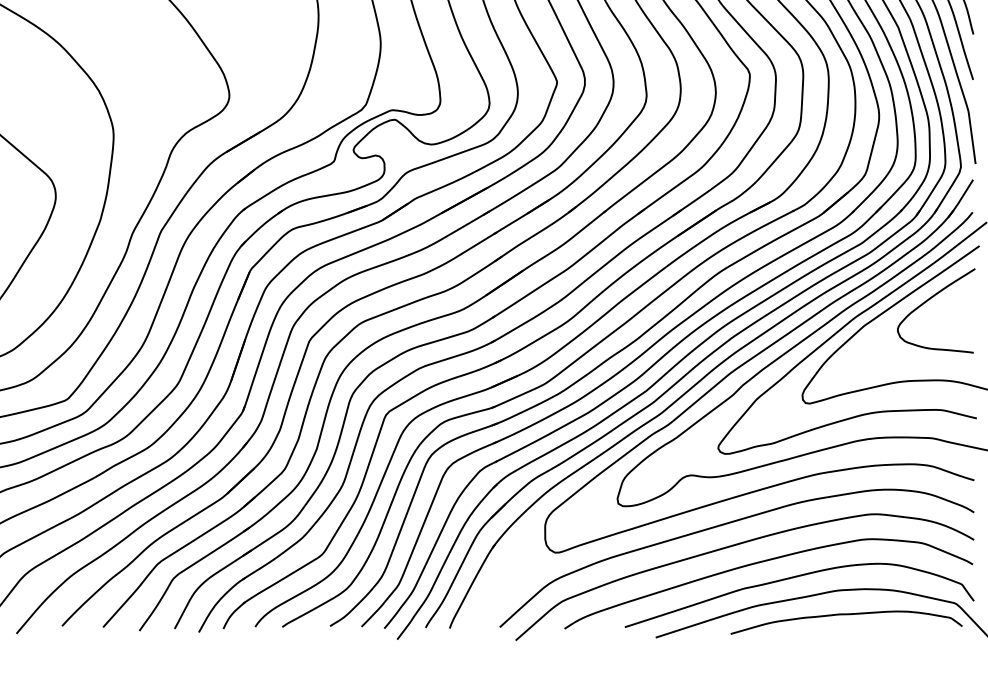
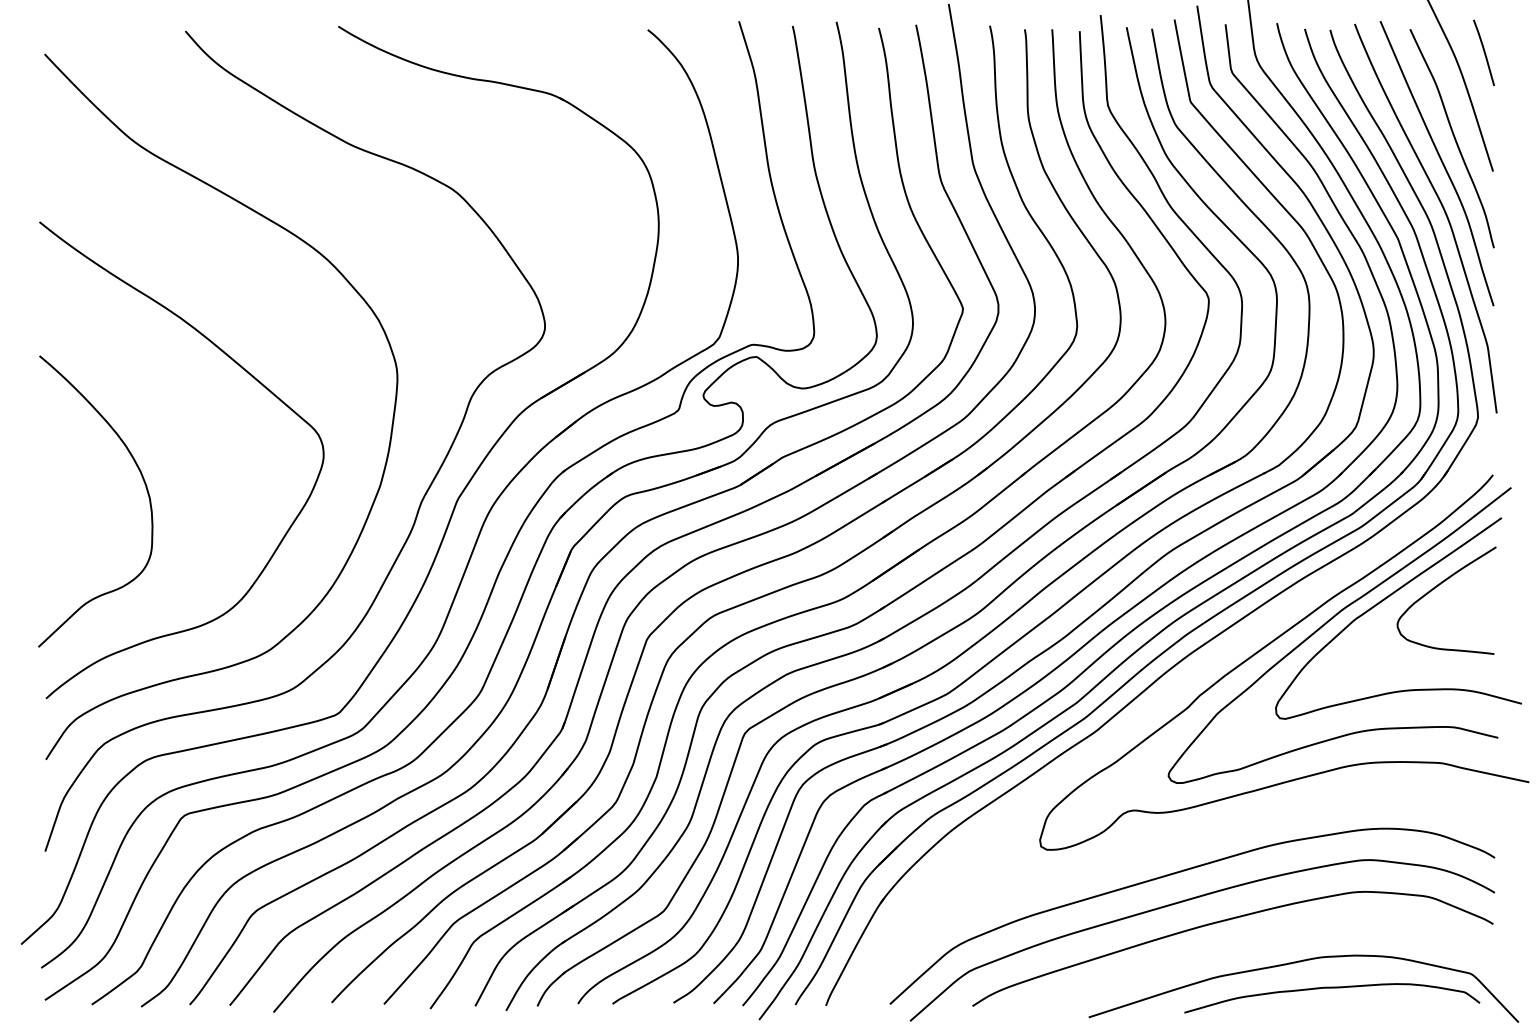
part: (753, 358) -> (1213, 661), removed
curve: (794, 578) -> (1265, 941), removed

